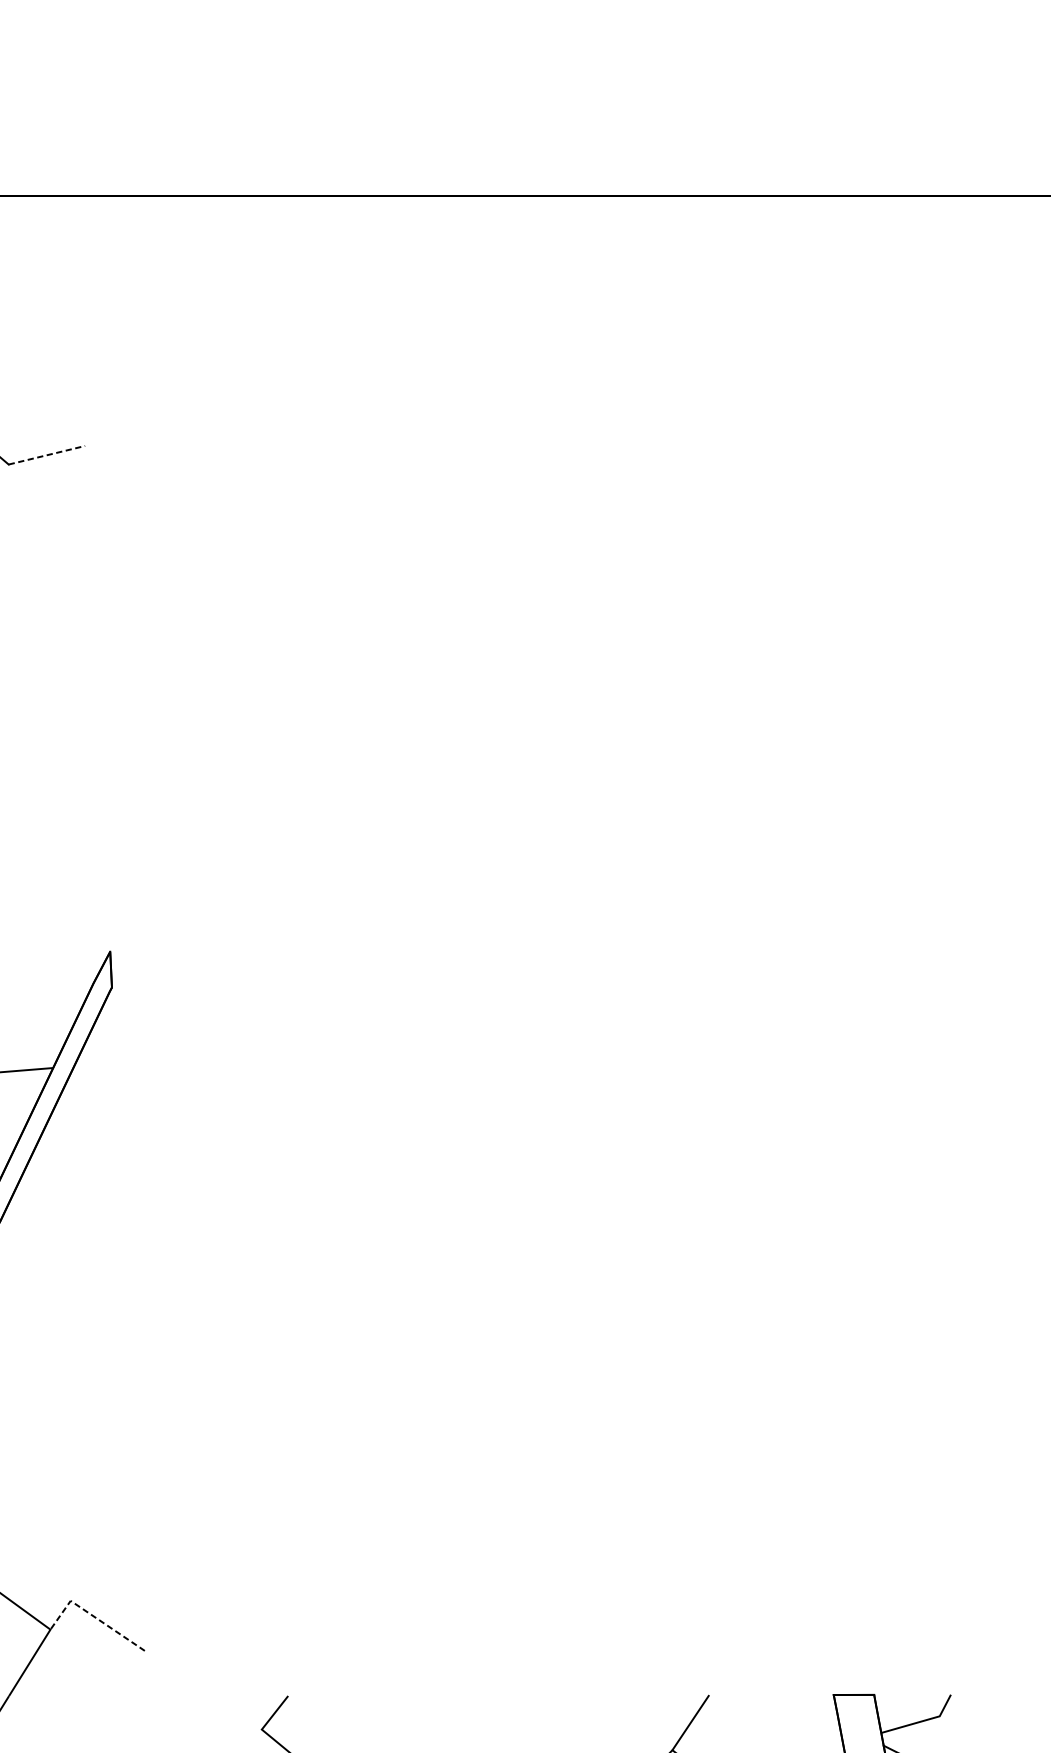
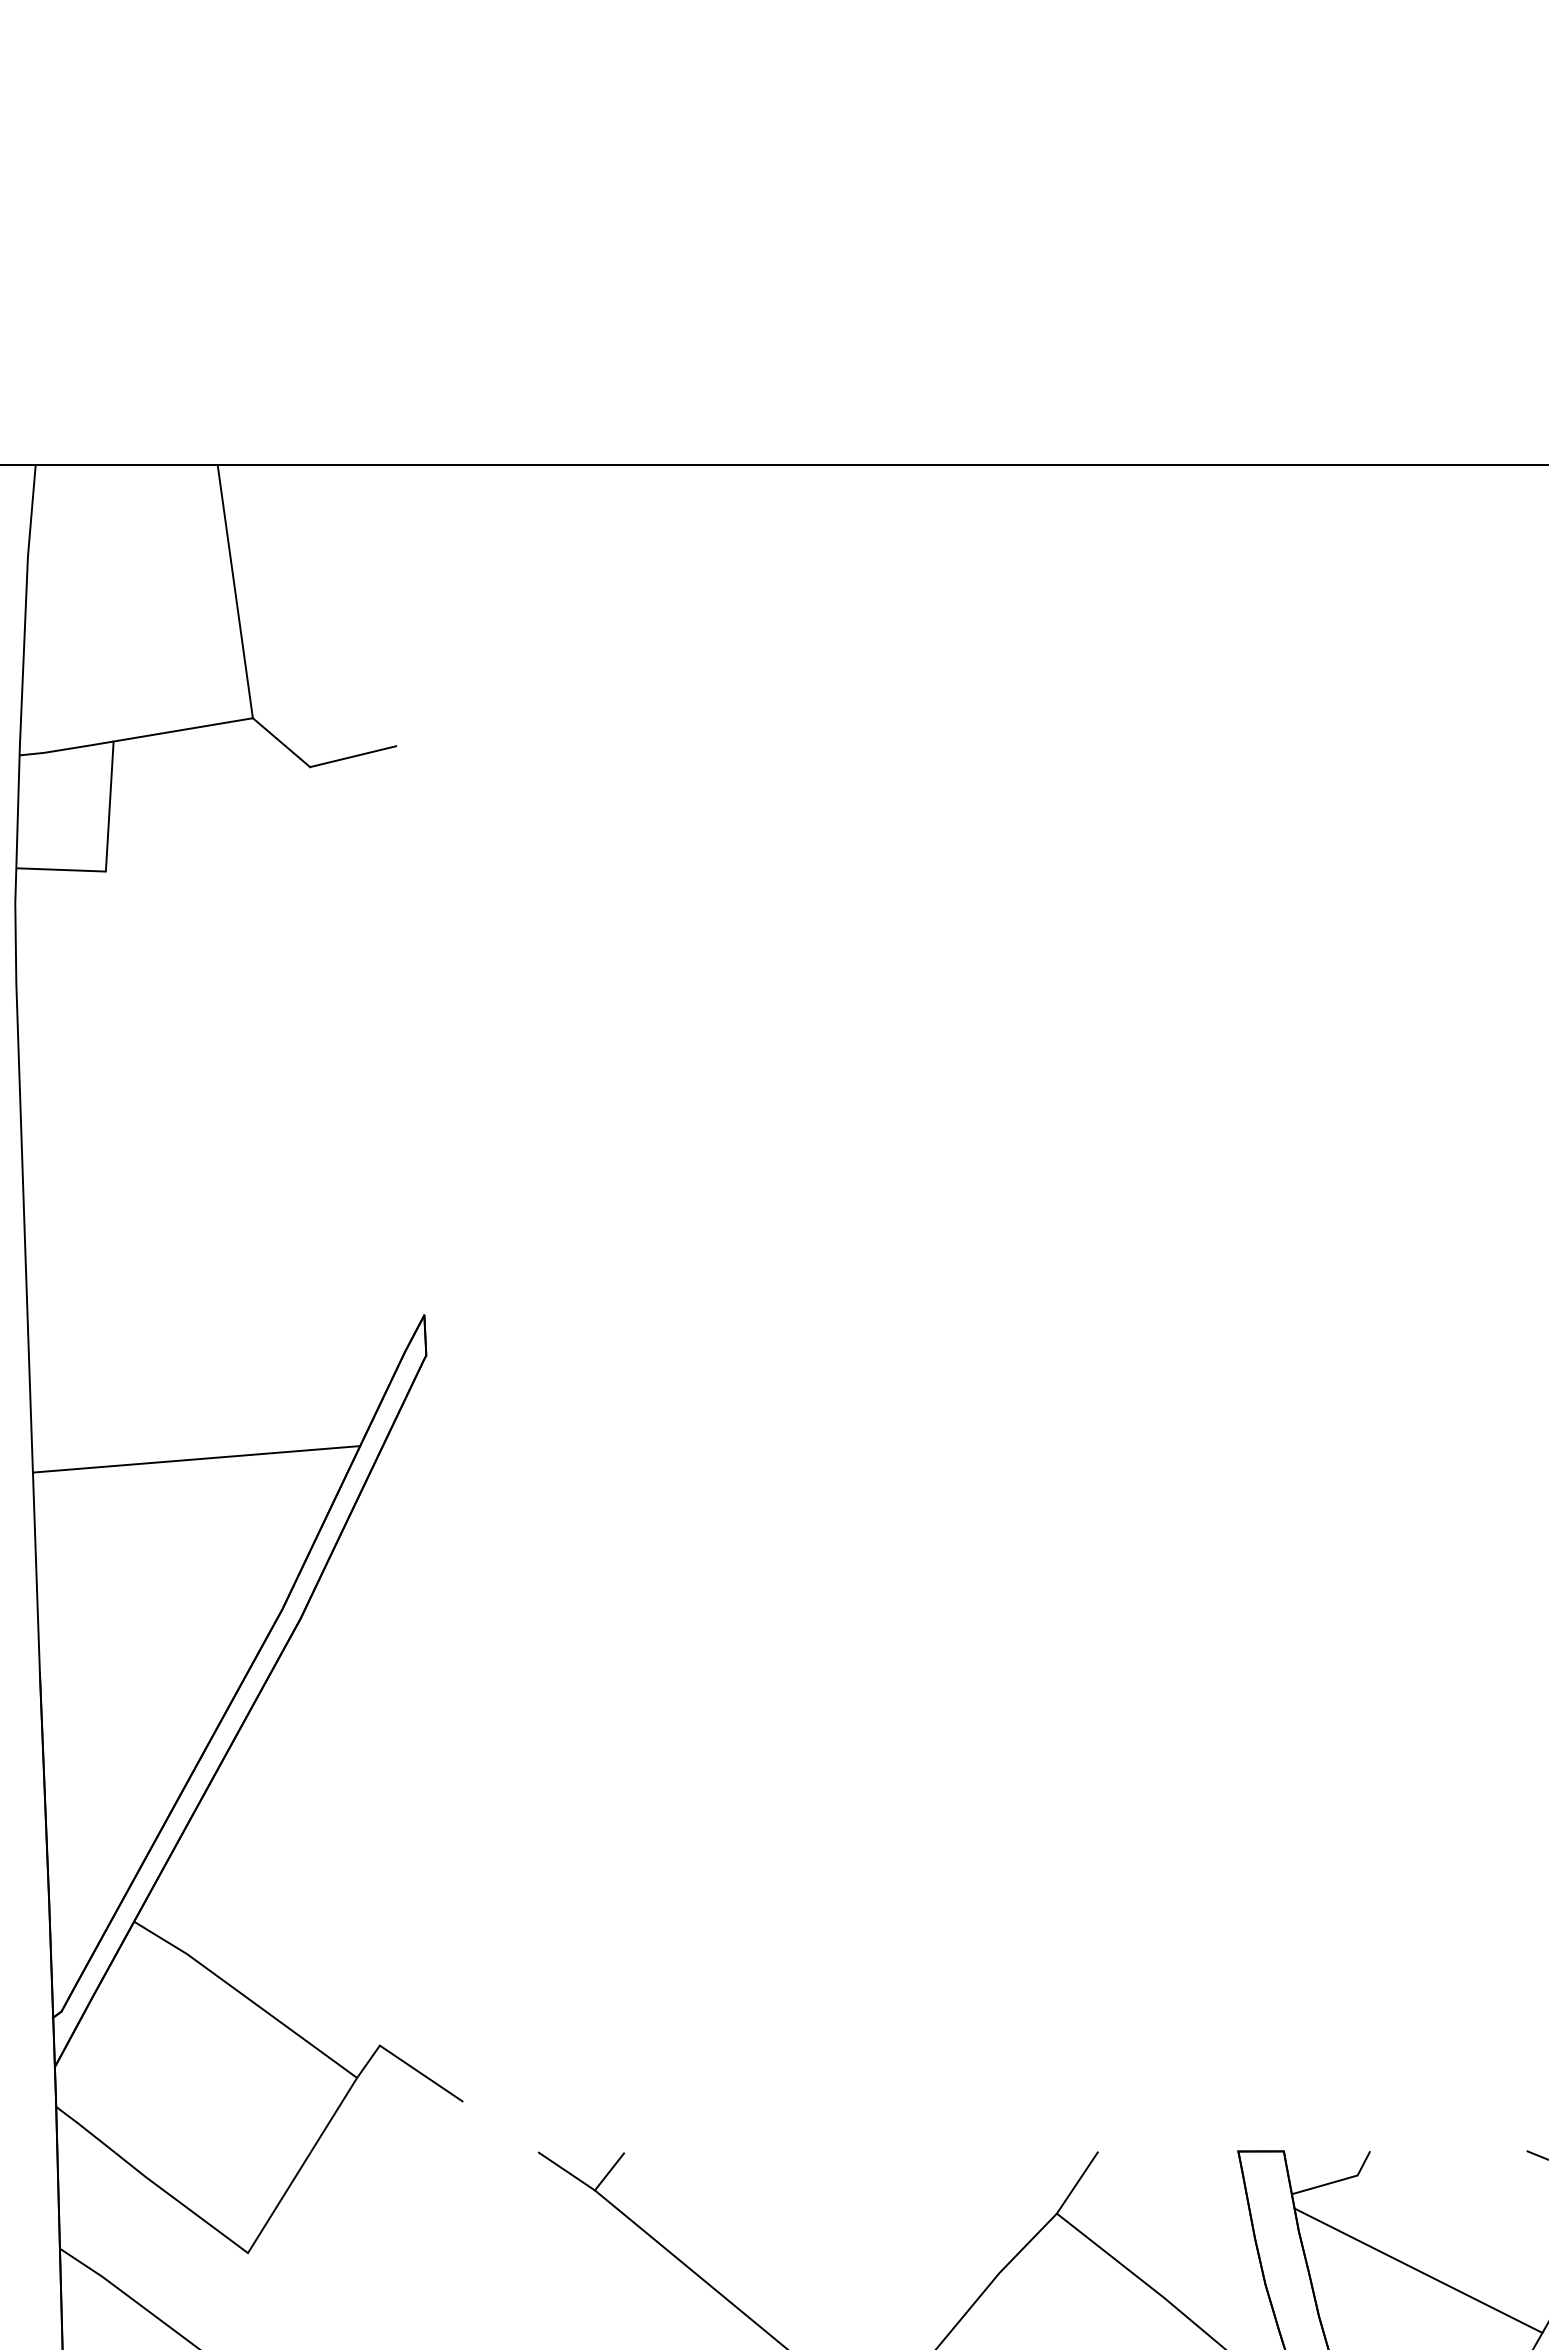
line: (47, 455) -> (353, 756), dashed -> solid
line: (92, 1615) -> (404, 2062), dashed -> solid
line: (236, 1712) -> (566, 2171), added

